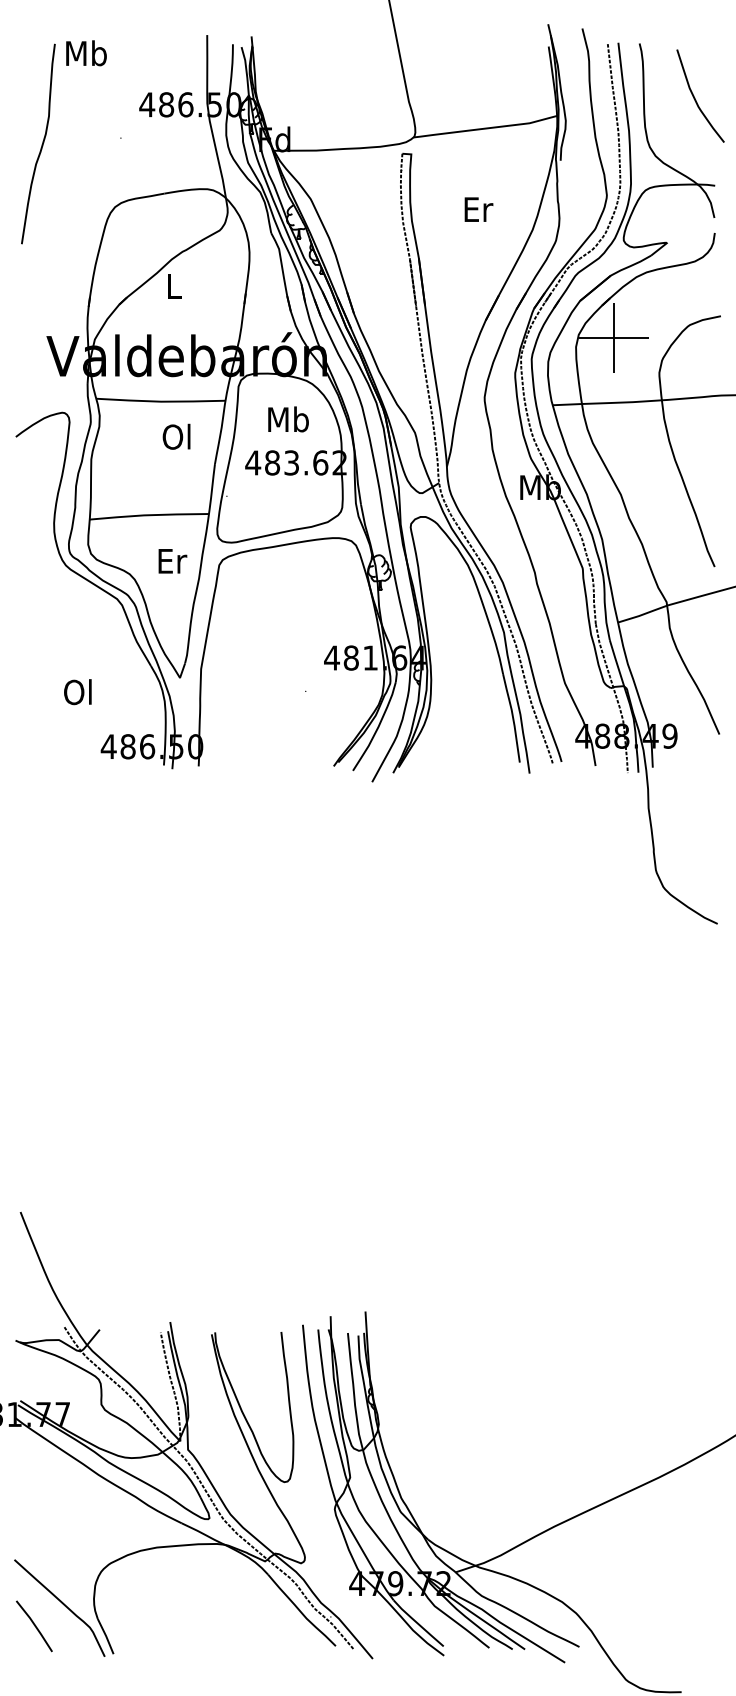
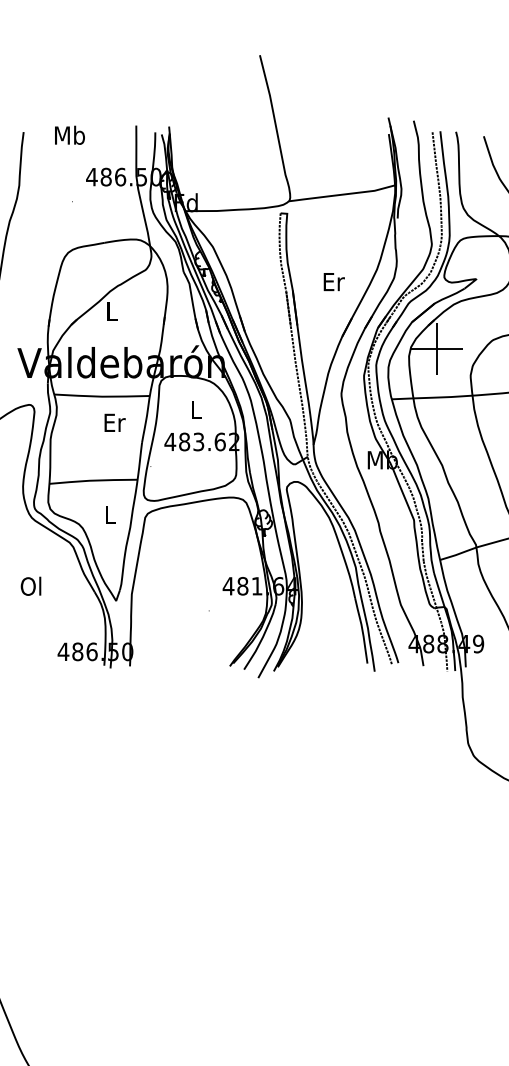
text: (86, 53) -> (69, 135), moved
text: (478, 209) -> (333, 281), moved
text: (288, 419) -> (196, 409), Mb -> L
text: (177, 436) -> (114, 422), Ol -> Er
text: (172, 561) -> (110, 514), Er -> L
text: (77, 692) -> (30, 586), moved

